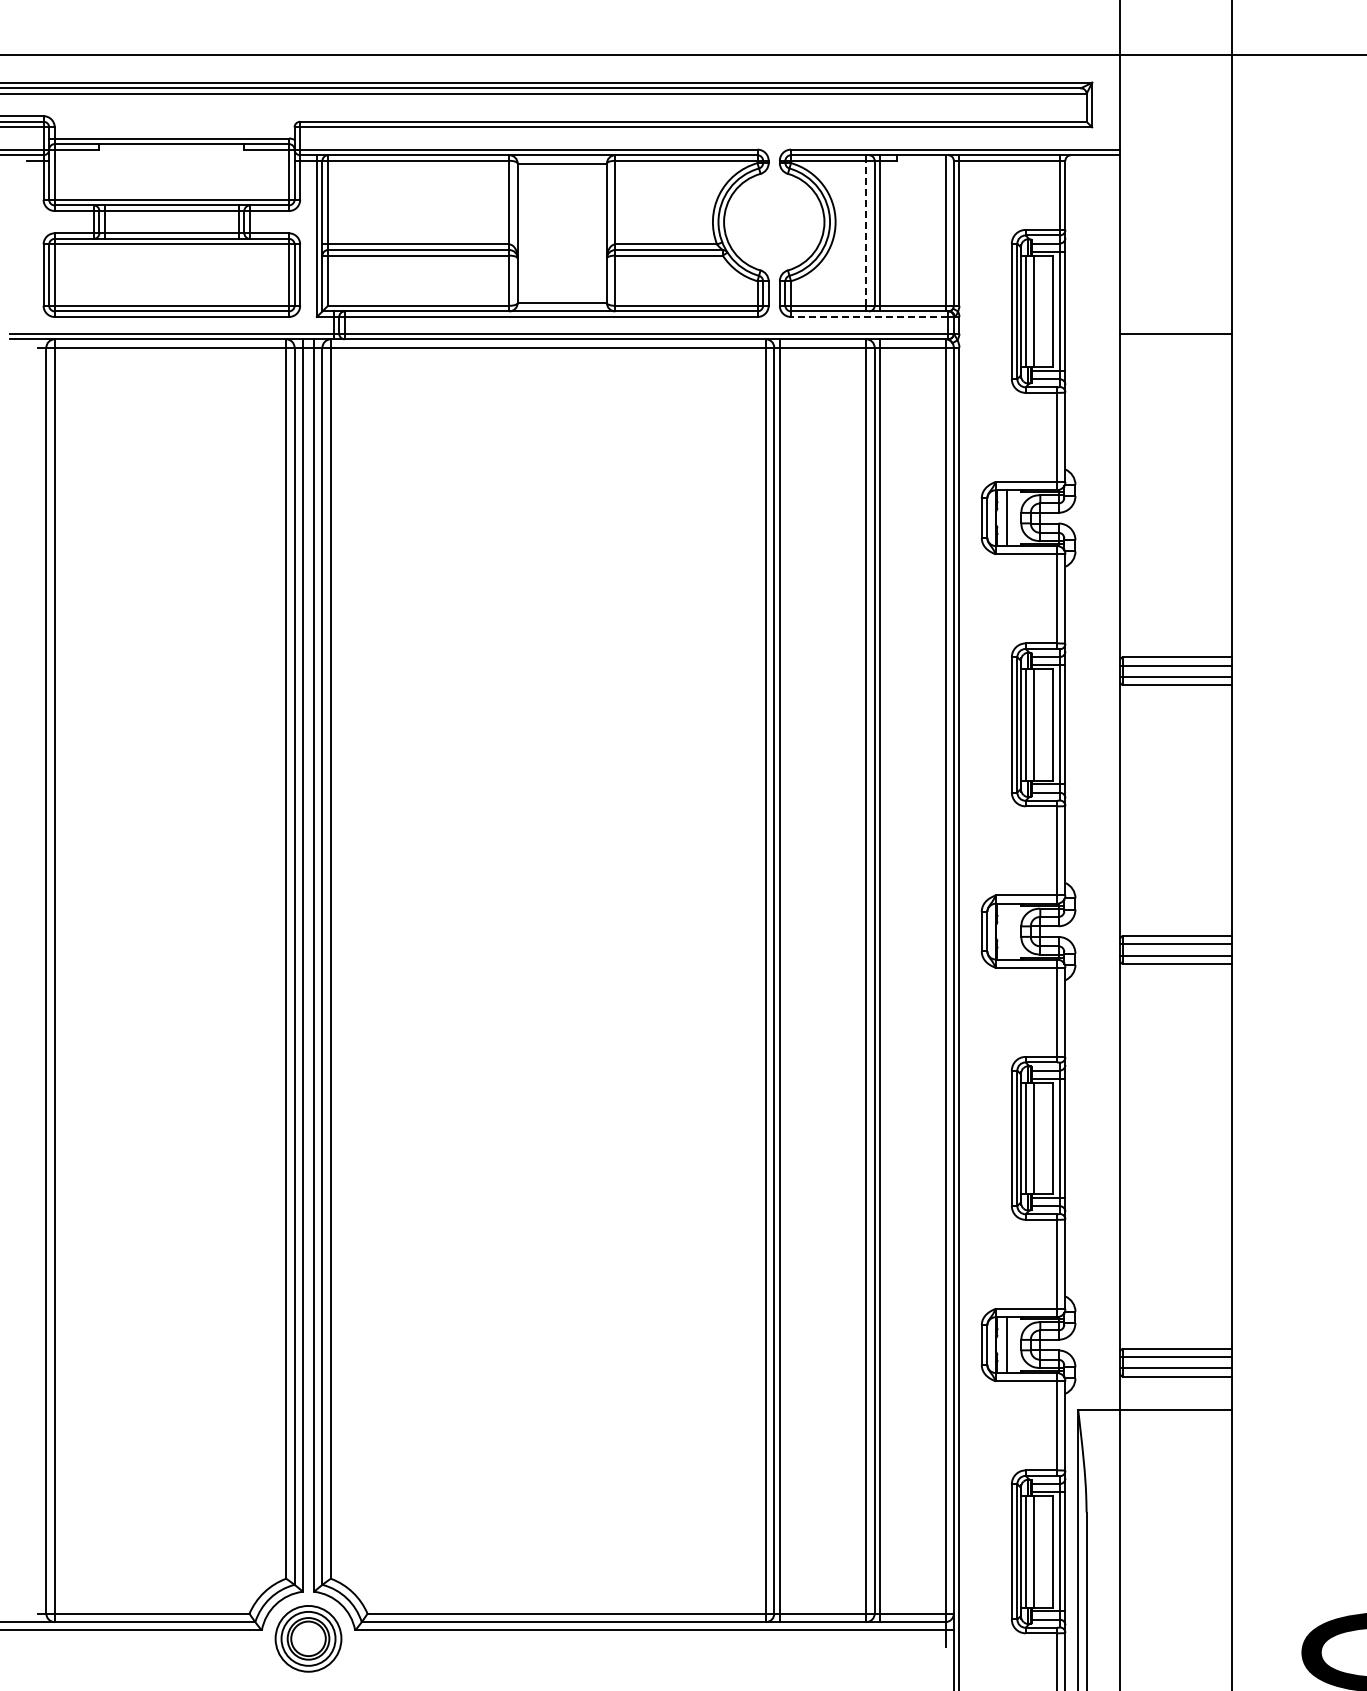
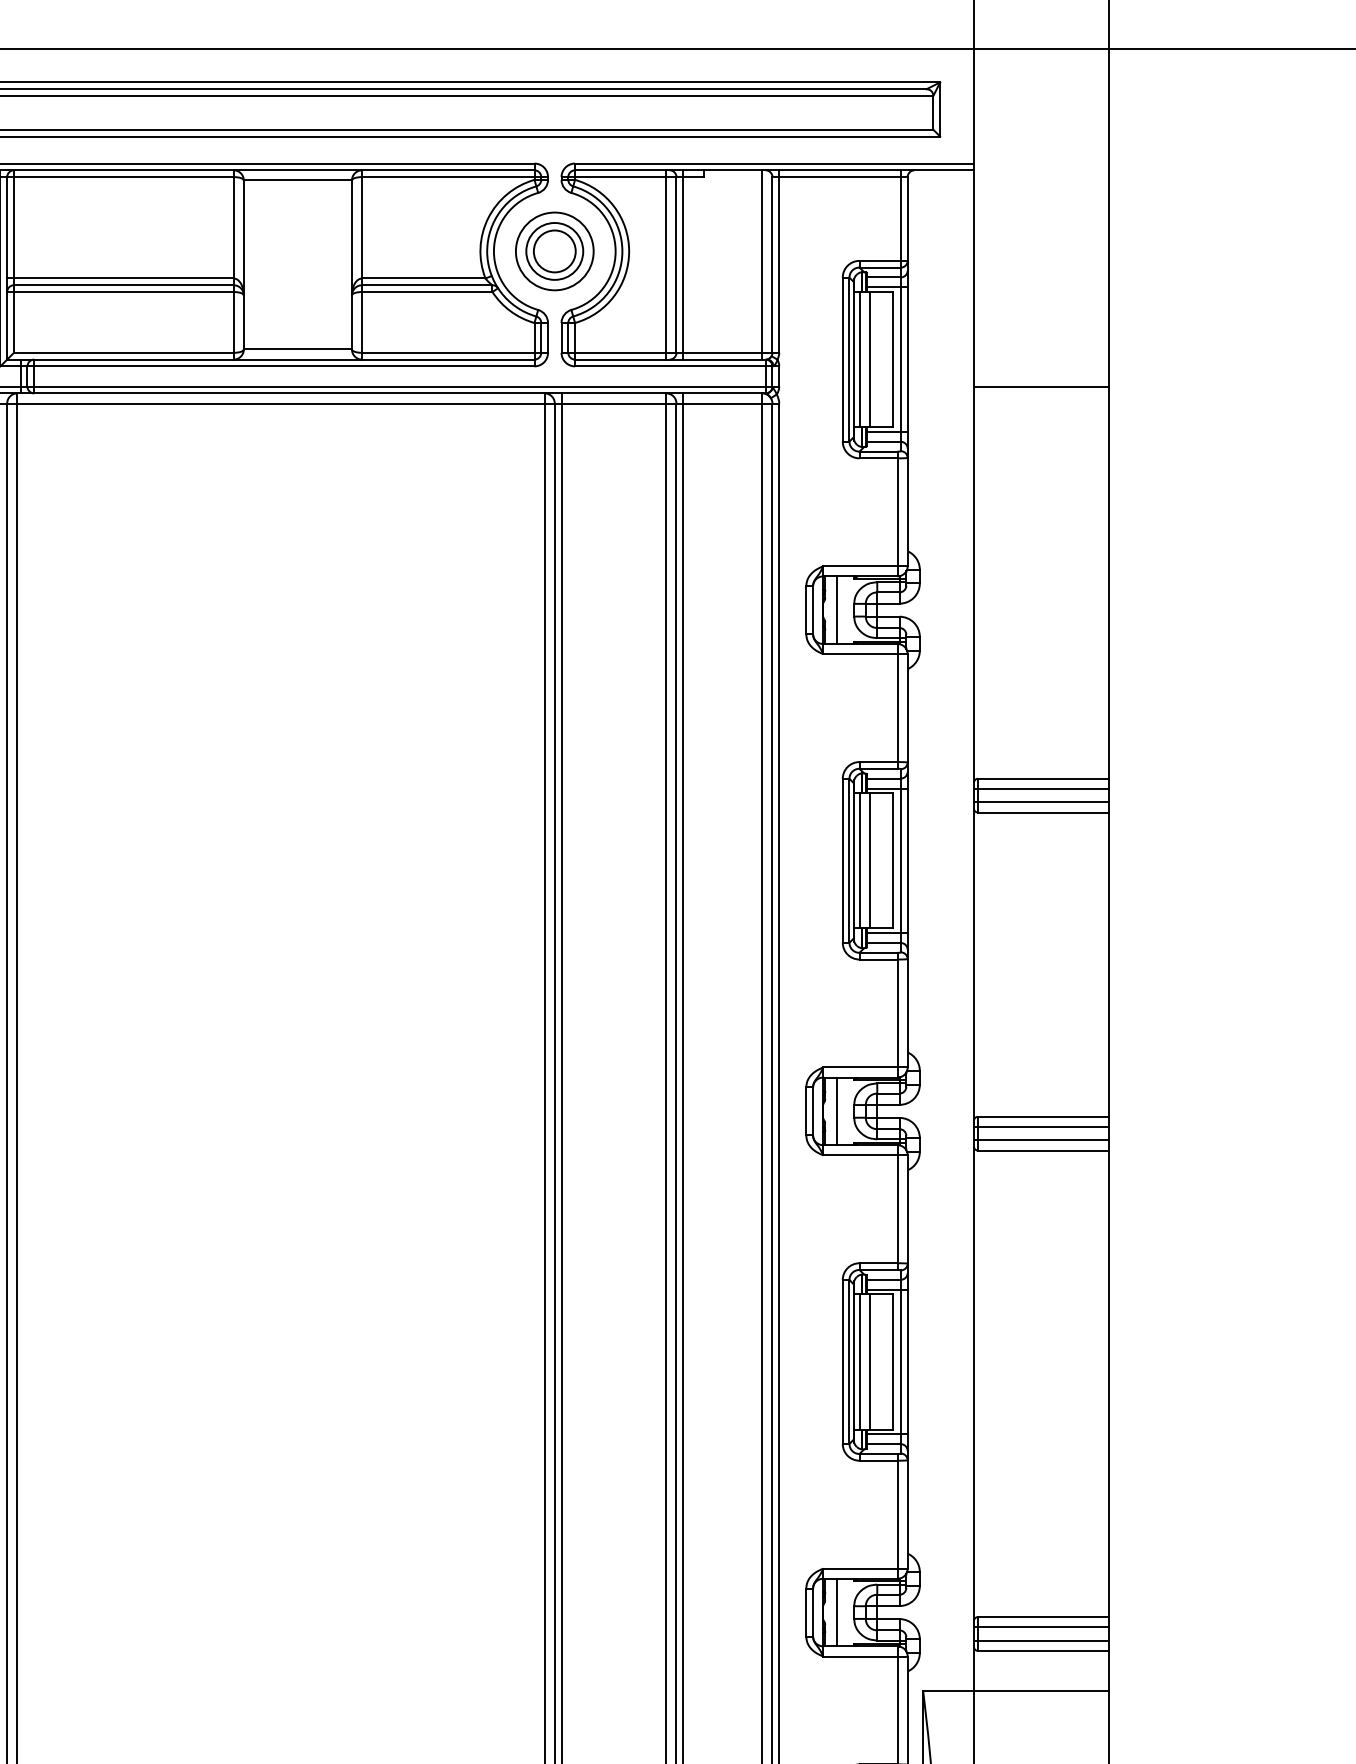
part: (774, 222) -> (555, 251), added
line: (866, 233) -> (666, 265), dashed -> solid
line: (869, 316) -> (670, 365), dashed -> solid
line: (1006, 931) -> (836, 1111), added

